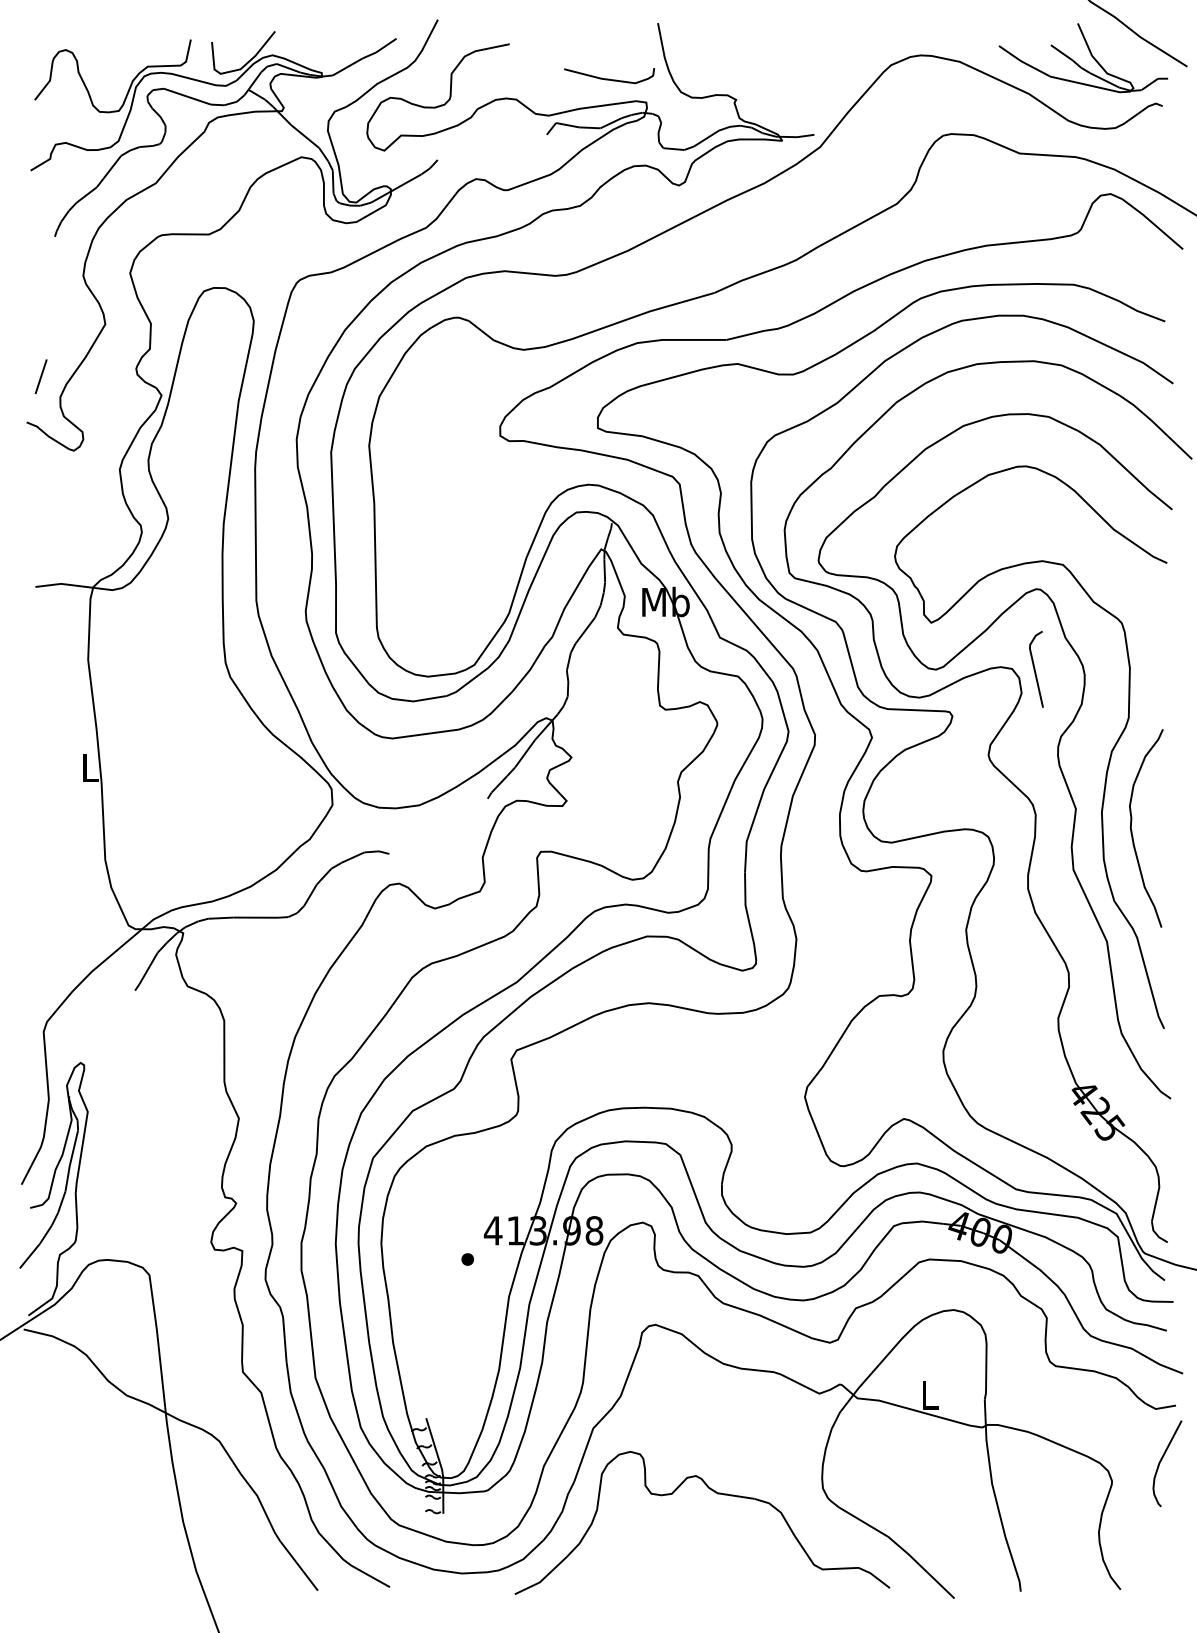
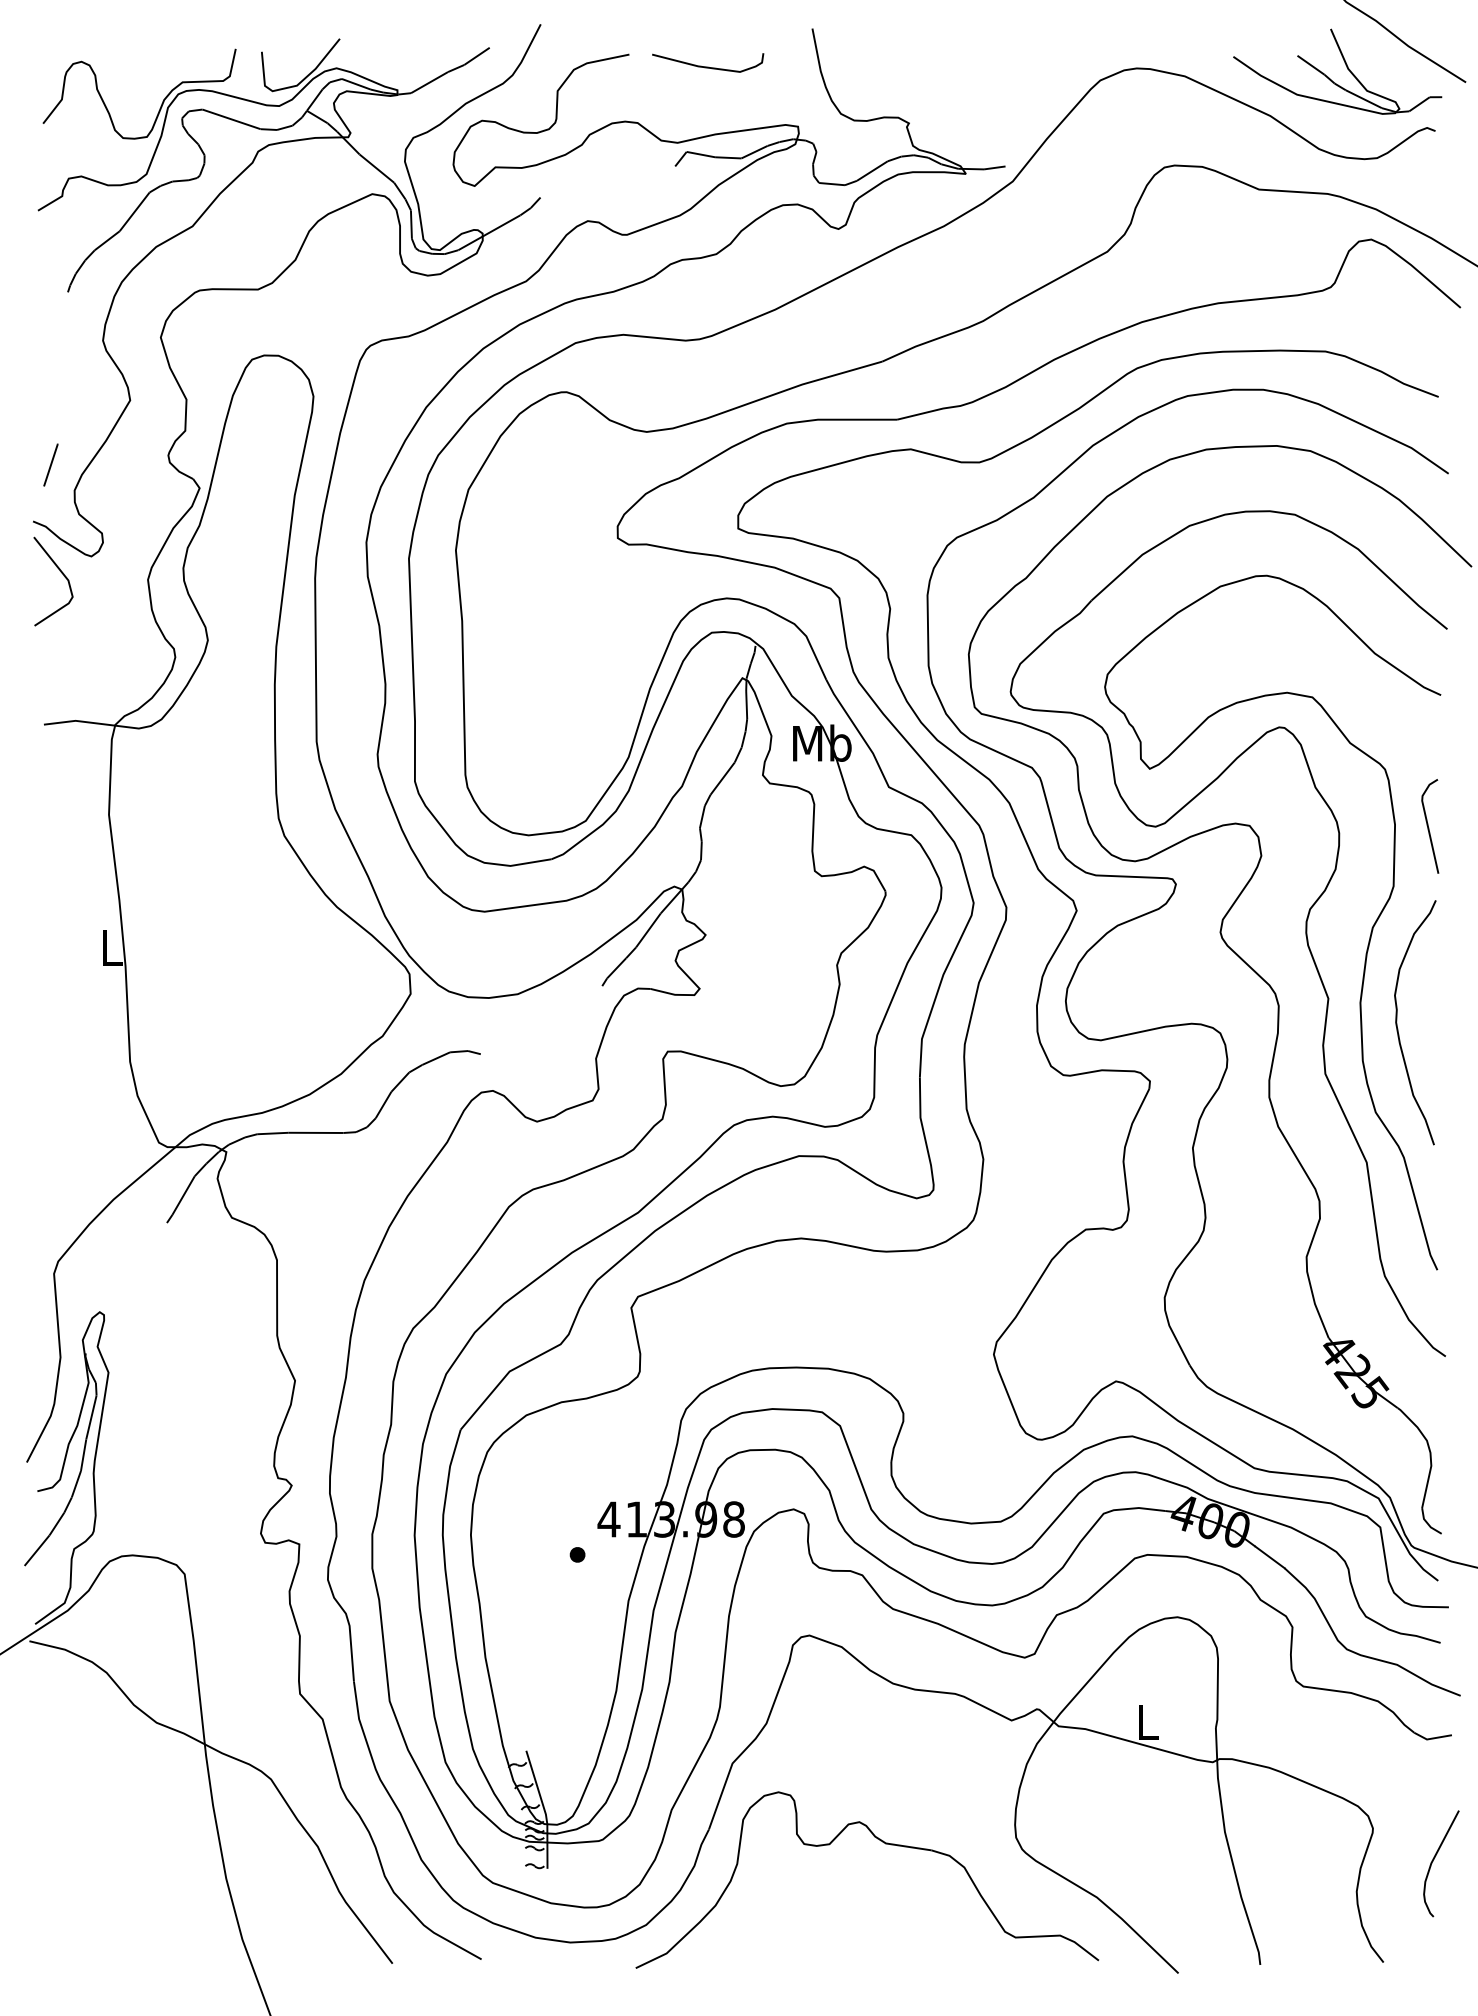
curve: (609, 78) -> (708, 66), moved
line: (49, 464) -> (61, 573), added
line: (1035, 669) -> (1429, 826), moved
curve: (1161, 1461) -> (1434, 1861), moved

